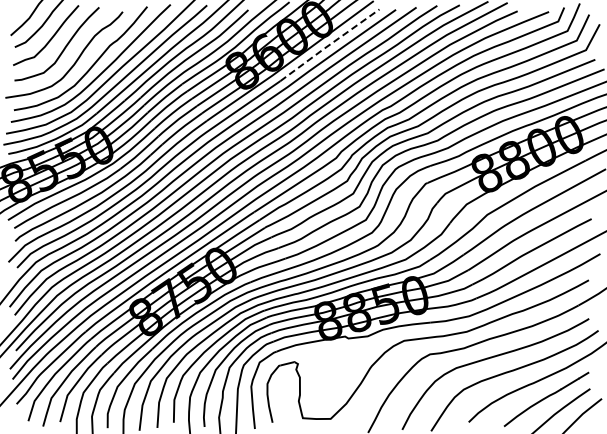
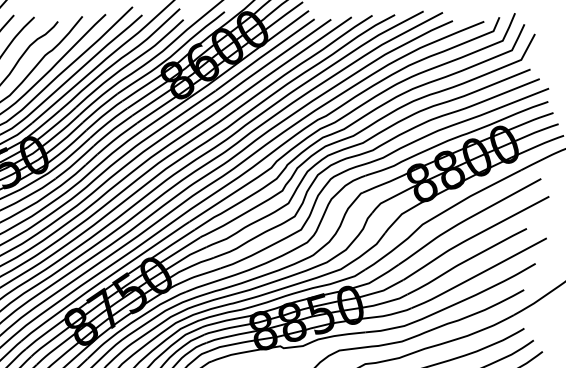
line: (329, 45) -> (264, 55), dashed -> solid

